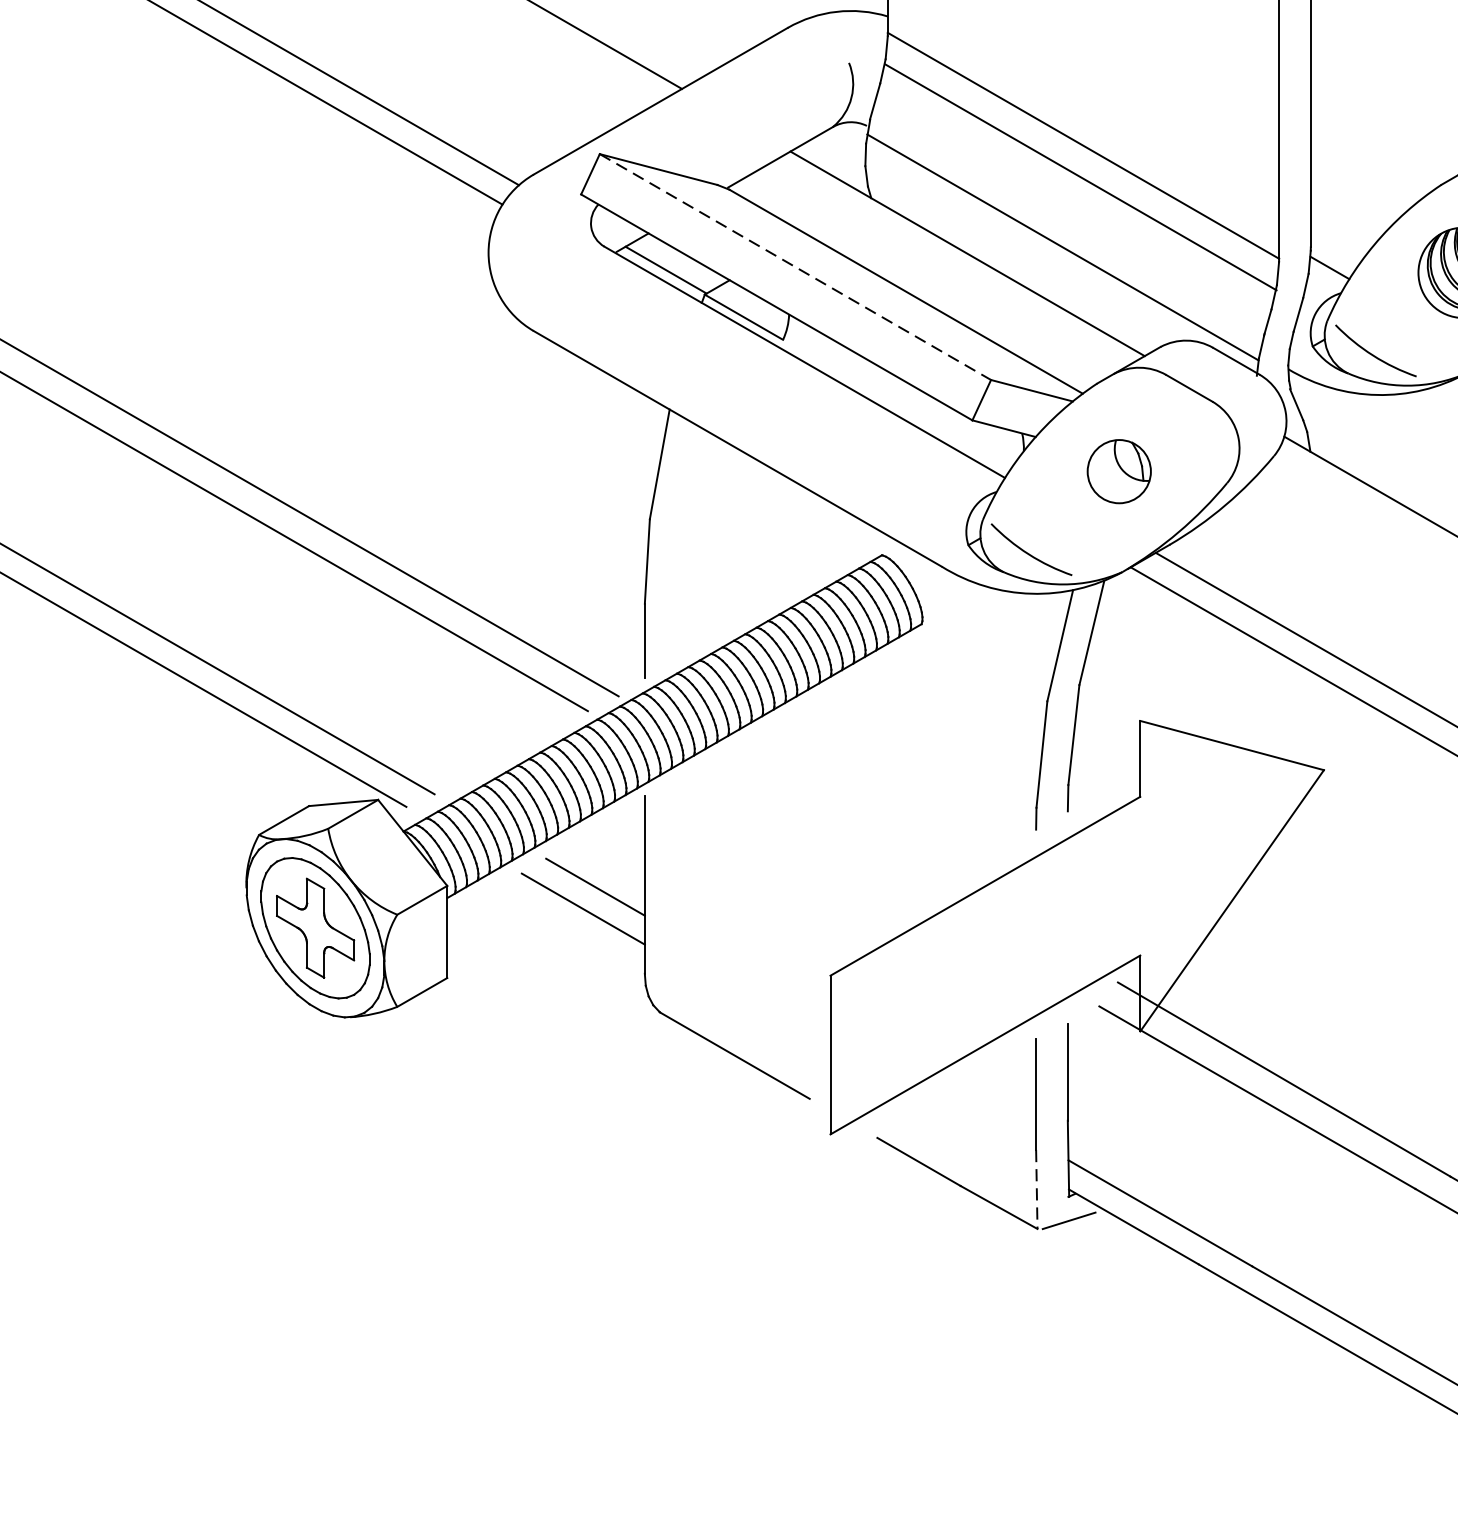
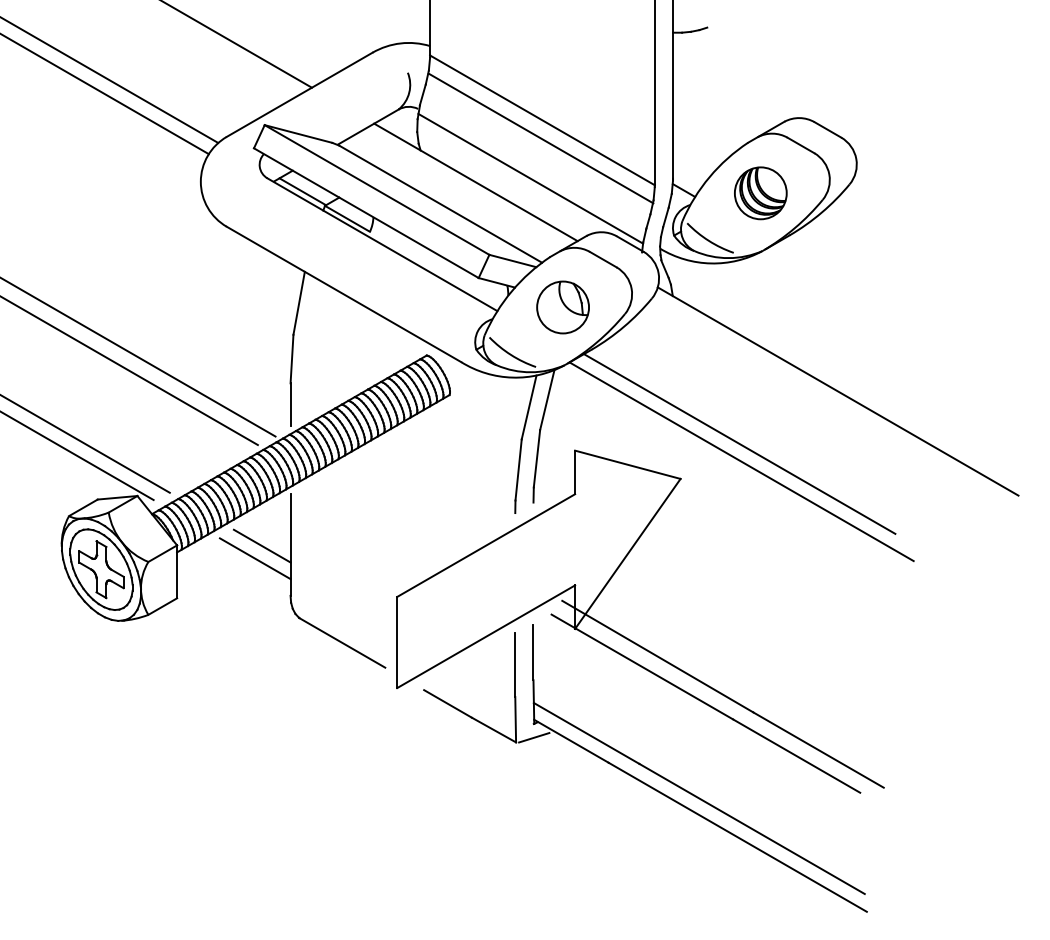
line: (796, 267) -> (377, 190), dashed -> solid
part: (1118, 471) -> (562, 307), size x1.43
line: (1036, 1189) -> (515, 719), dashed -> solid

